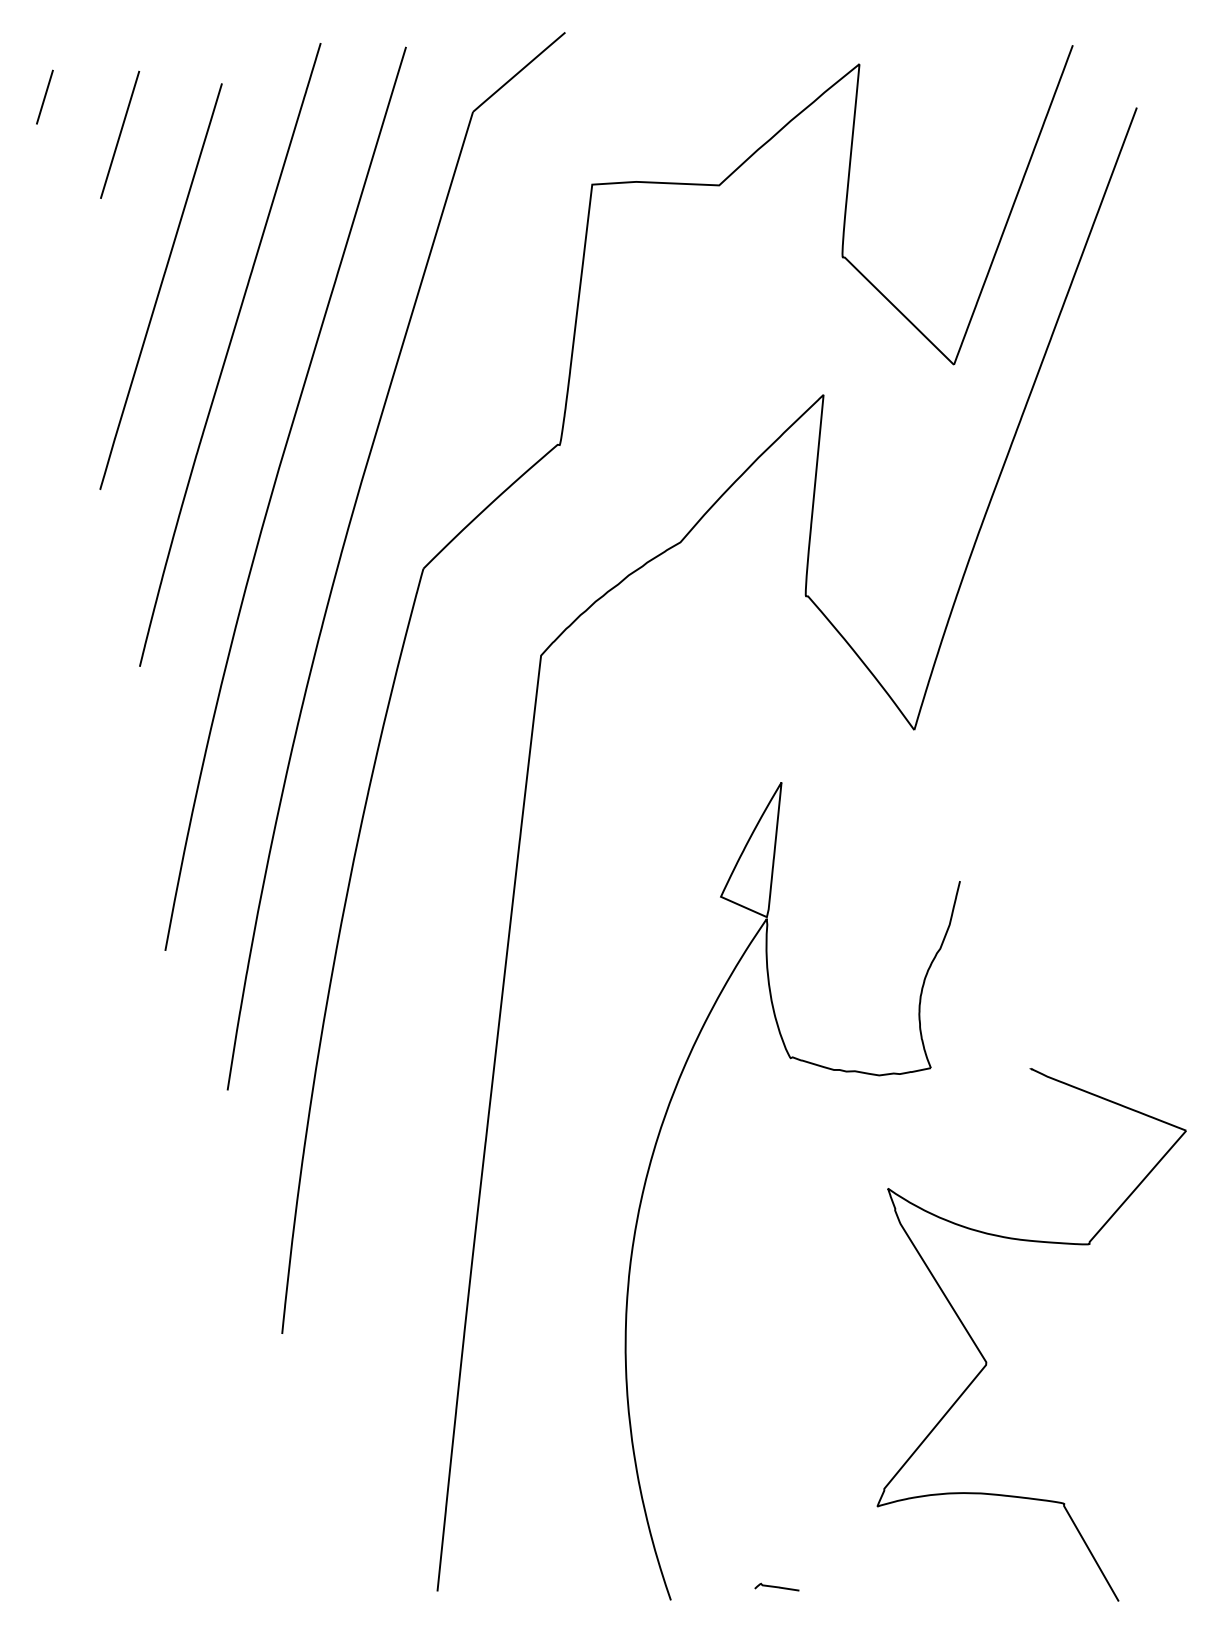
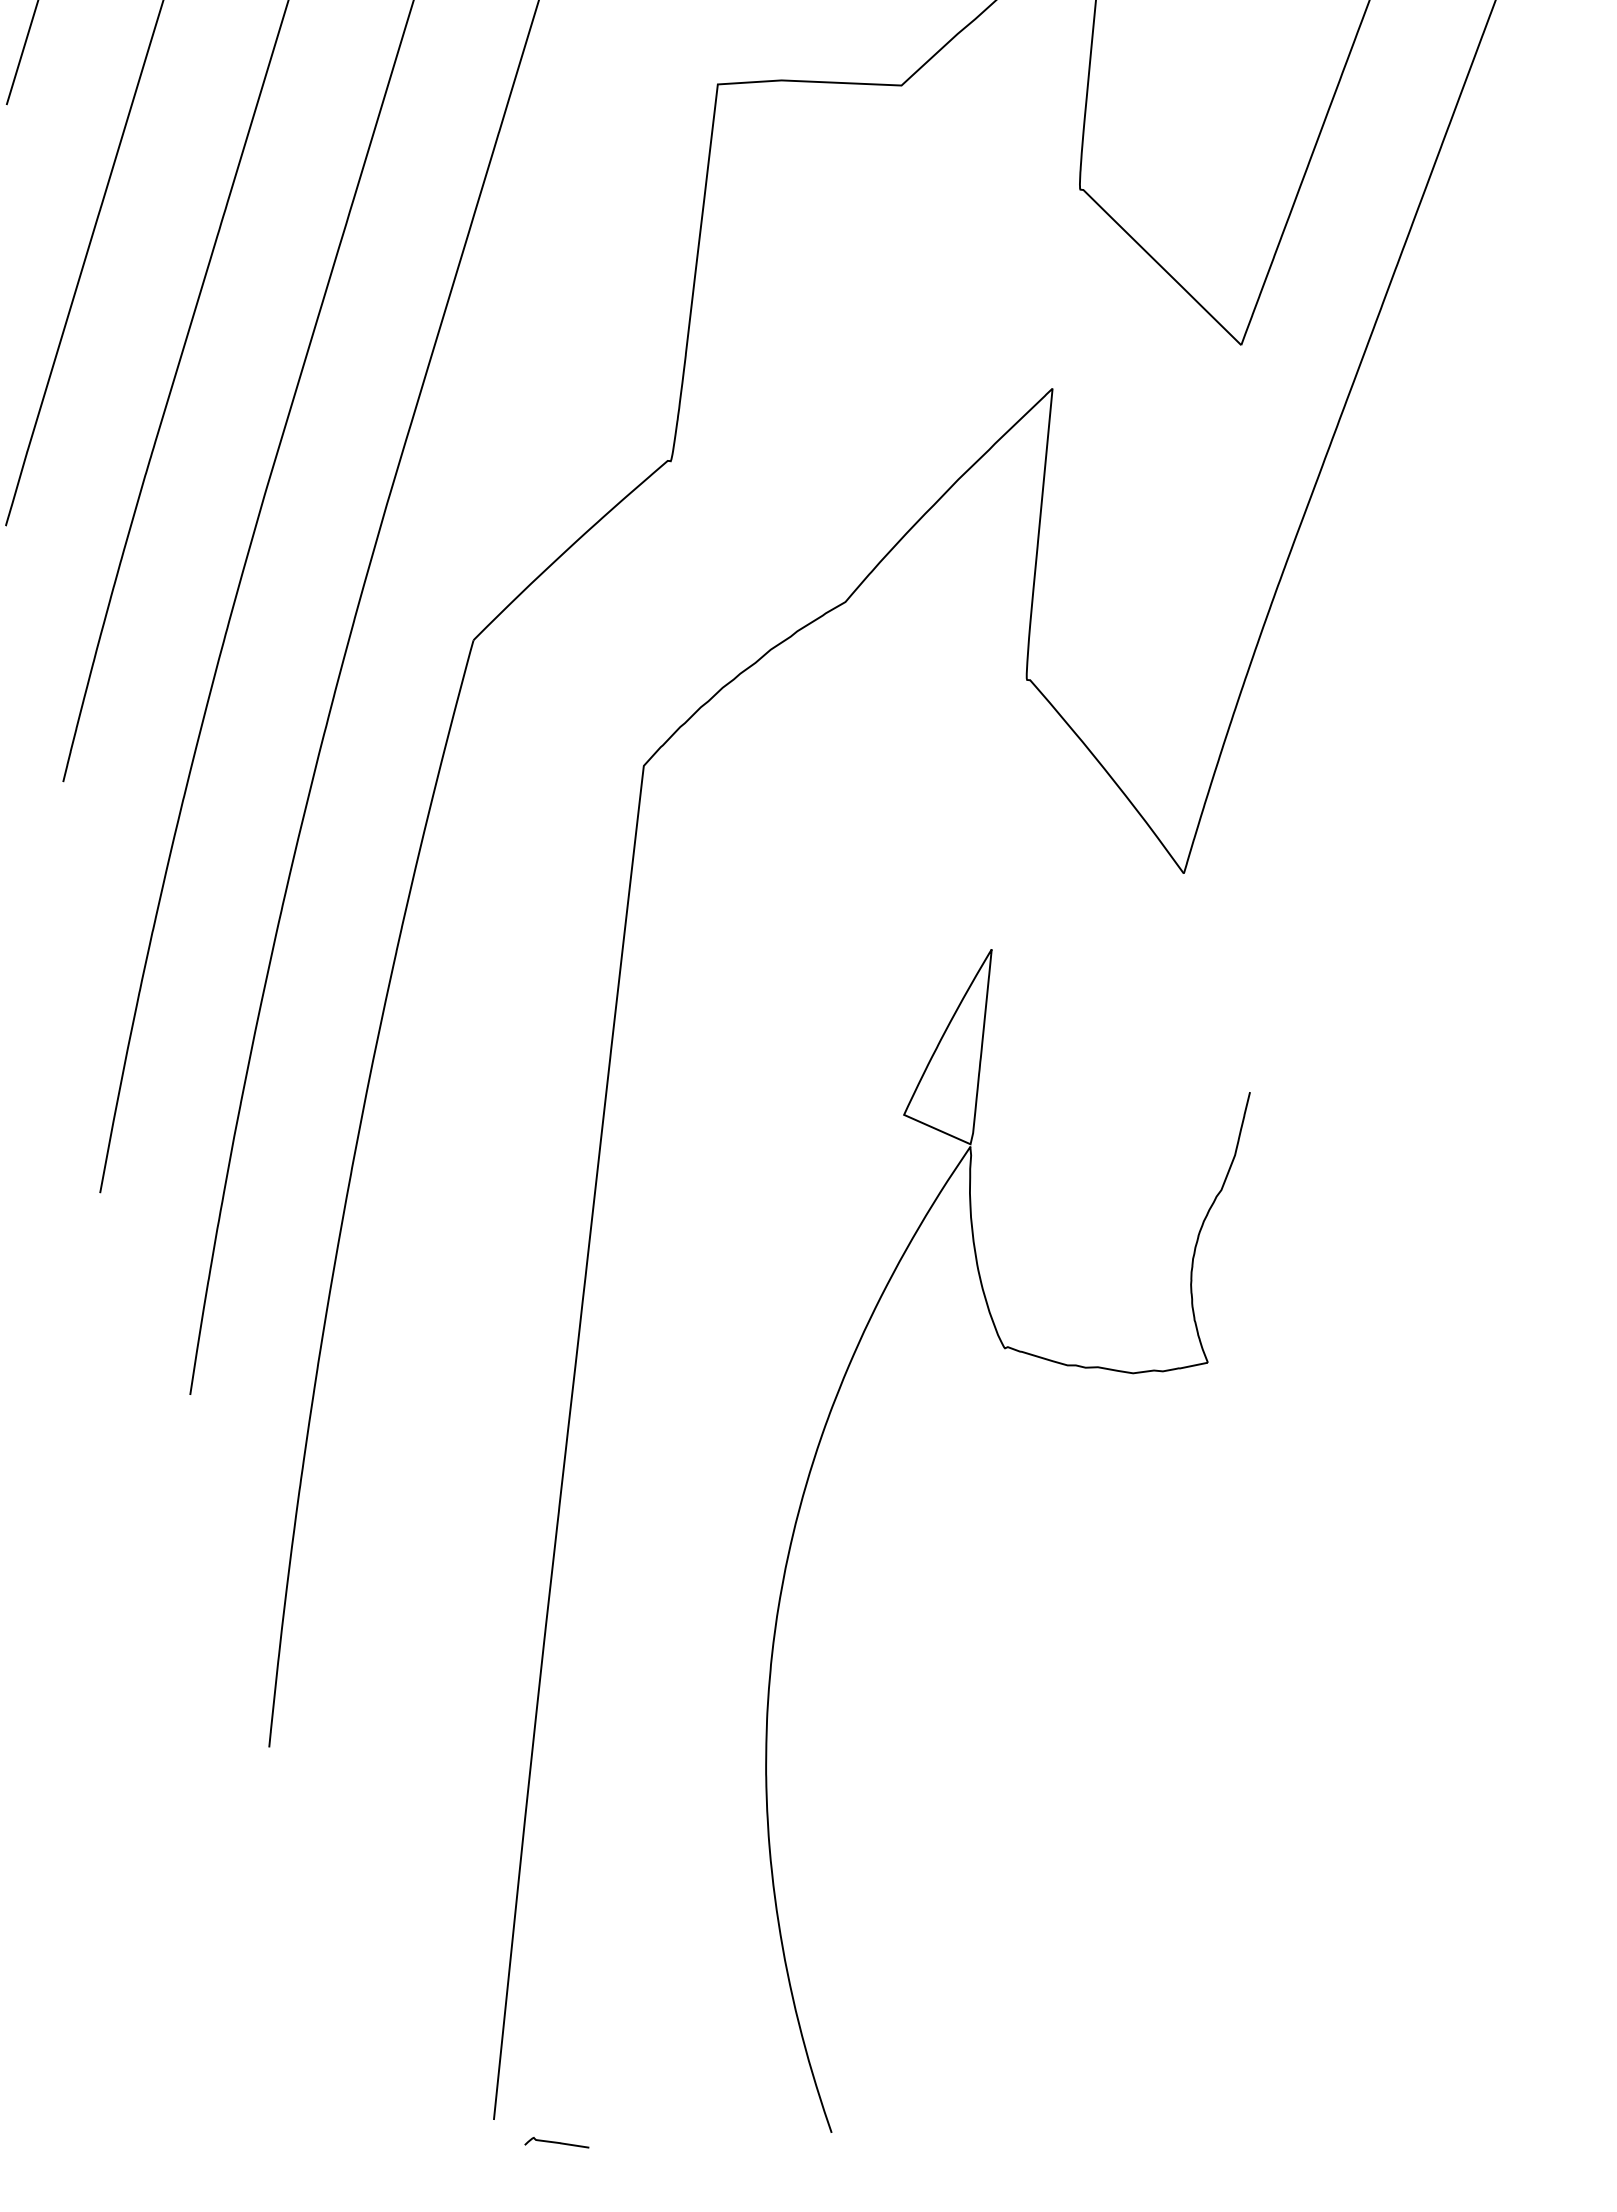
part: (985, 1358) -> (1286, 1782), removed
curve: (776, 1586) -> (556, 2141), moved

